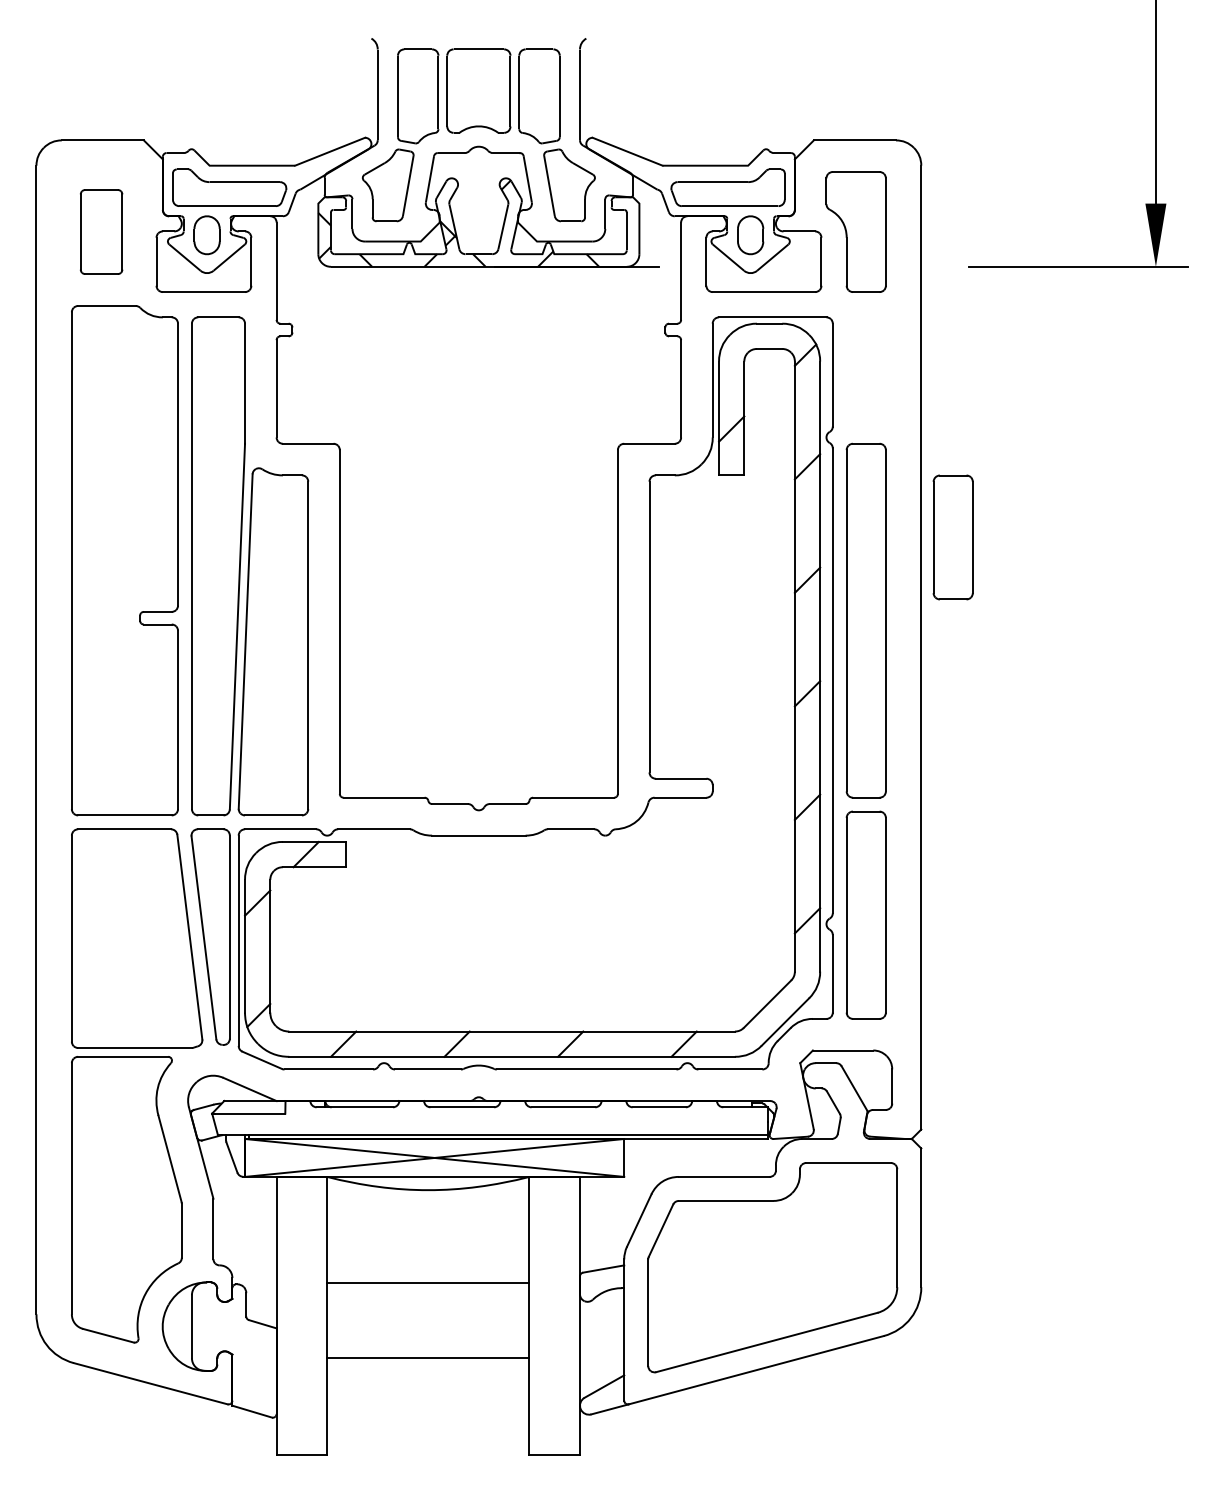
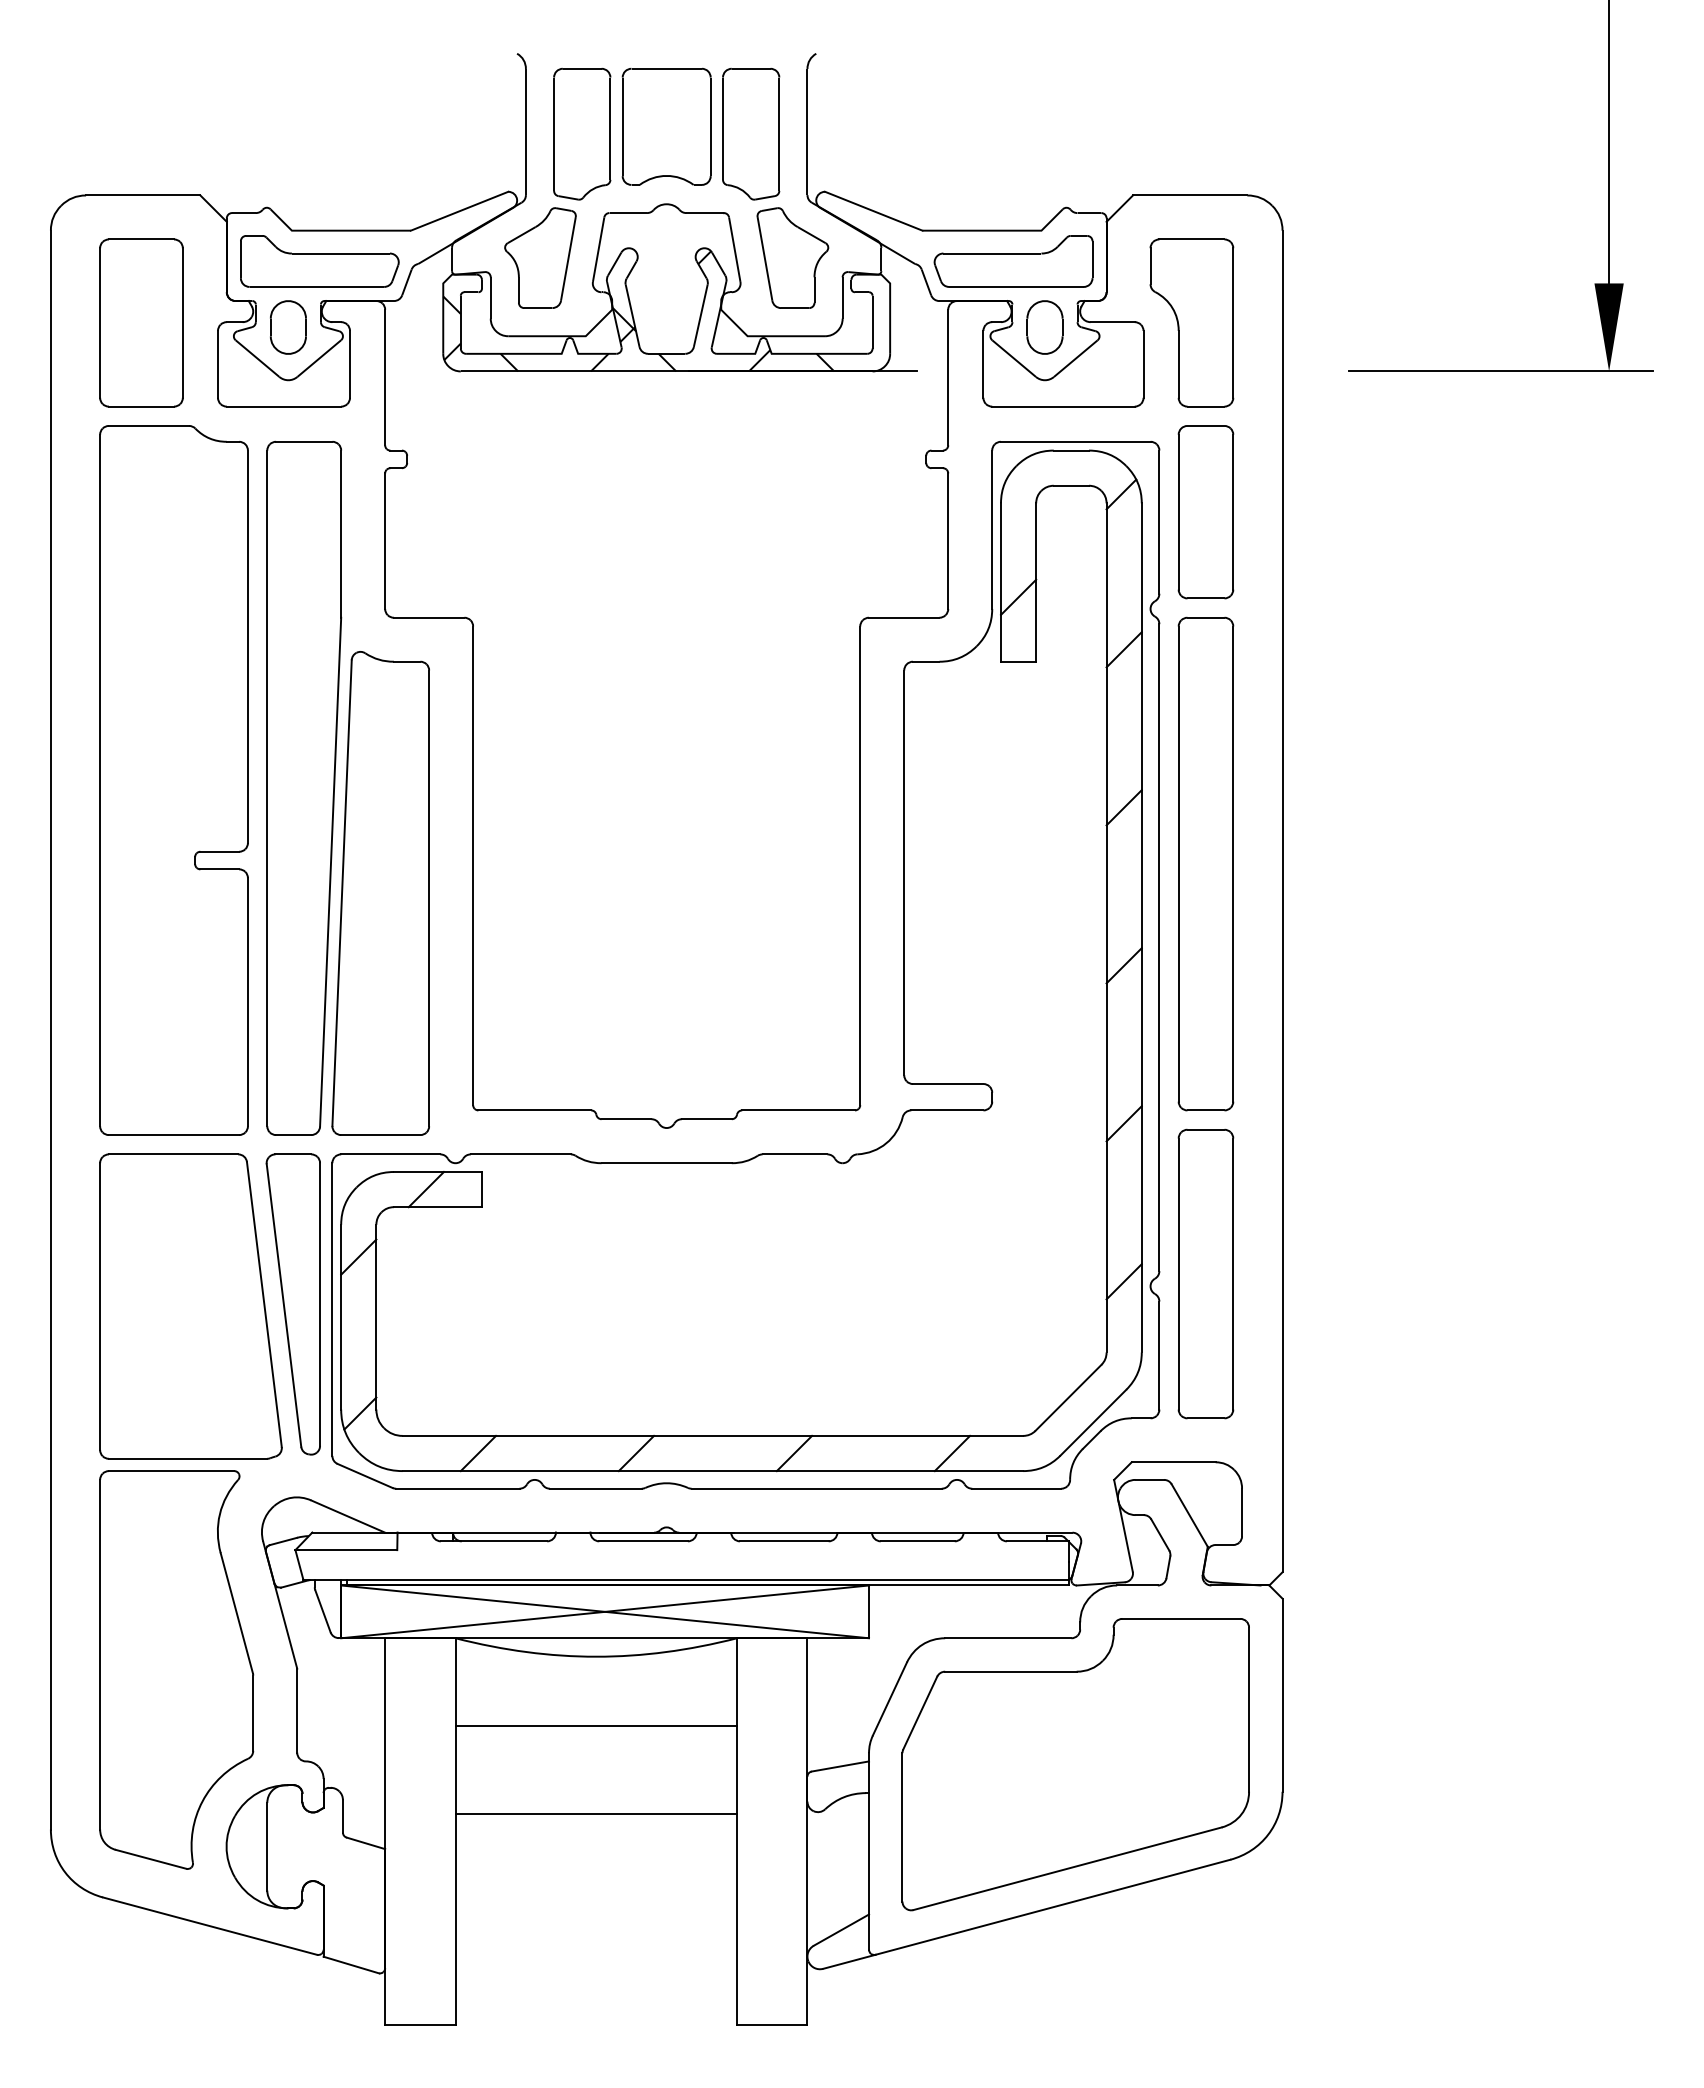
part: (101, 231) -> (141, 322), size x1.43
part: (952, 537) -> (1205, 512), moved
line: (428, 1282) -> (596, 1726), moved
line: (428, 1358) -> (596, 1814), moved

